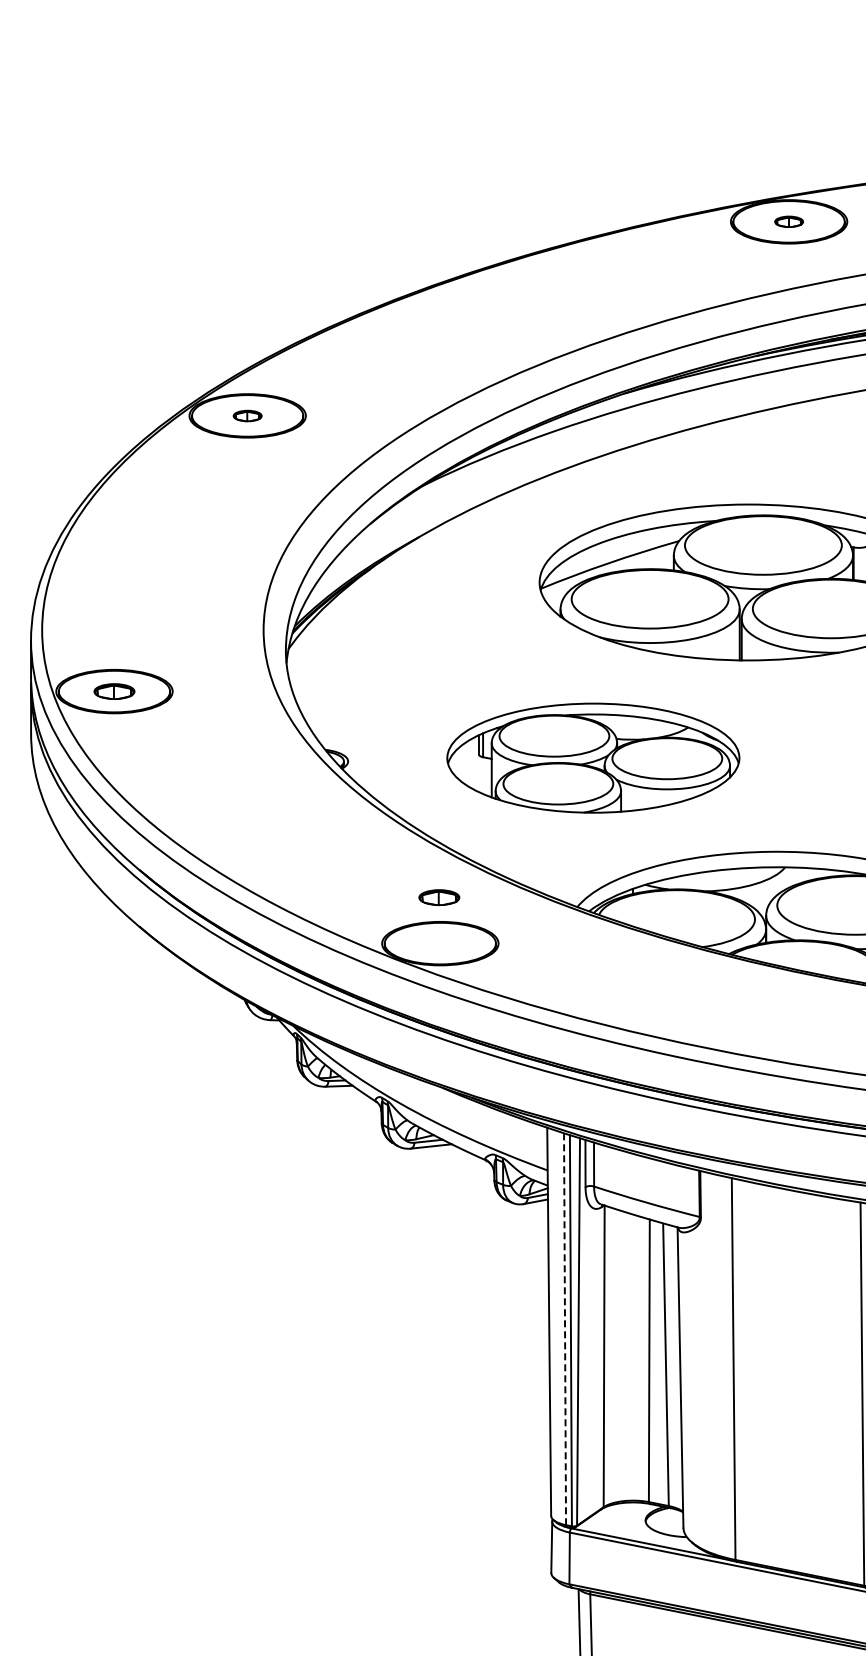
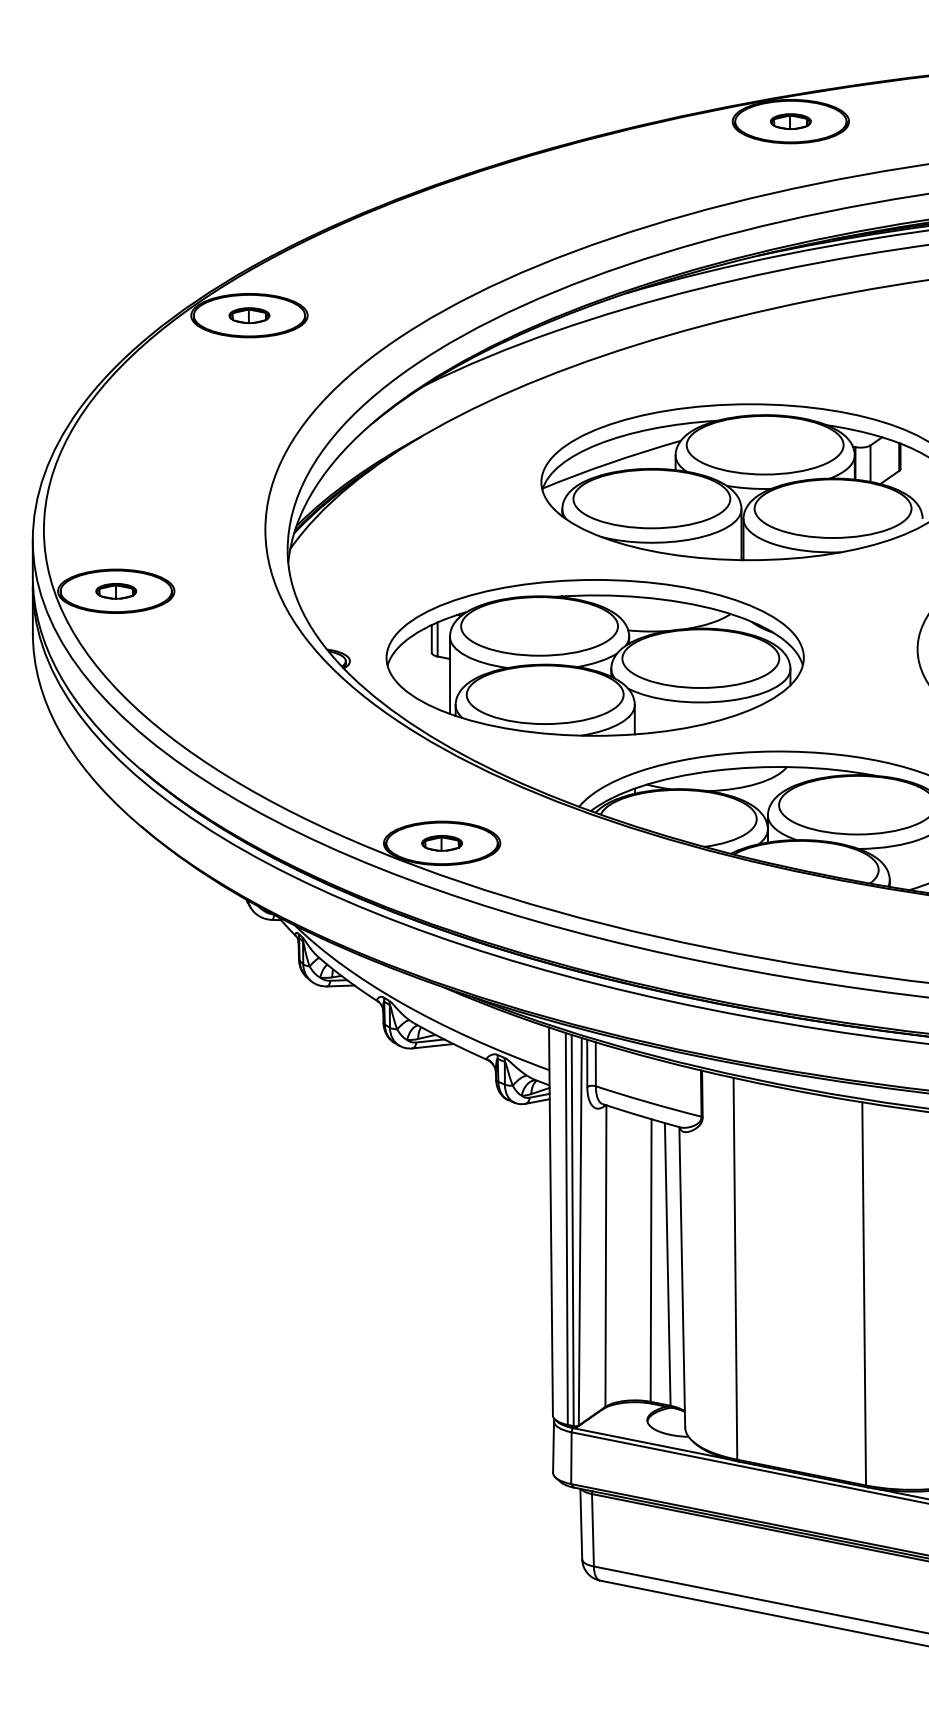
part: (788, 221) -> (790, 121), size x1.43
part: (247, 415) -> (249, 315), size x1.43
part: (592, 757) -> (594, 657), size x1.43
part: (438, 897) -> (441, 843), moved
line: (564, 1328) -> (566, 1228), dashed -> solid

